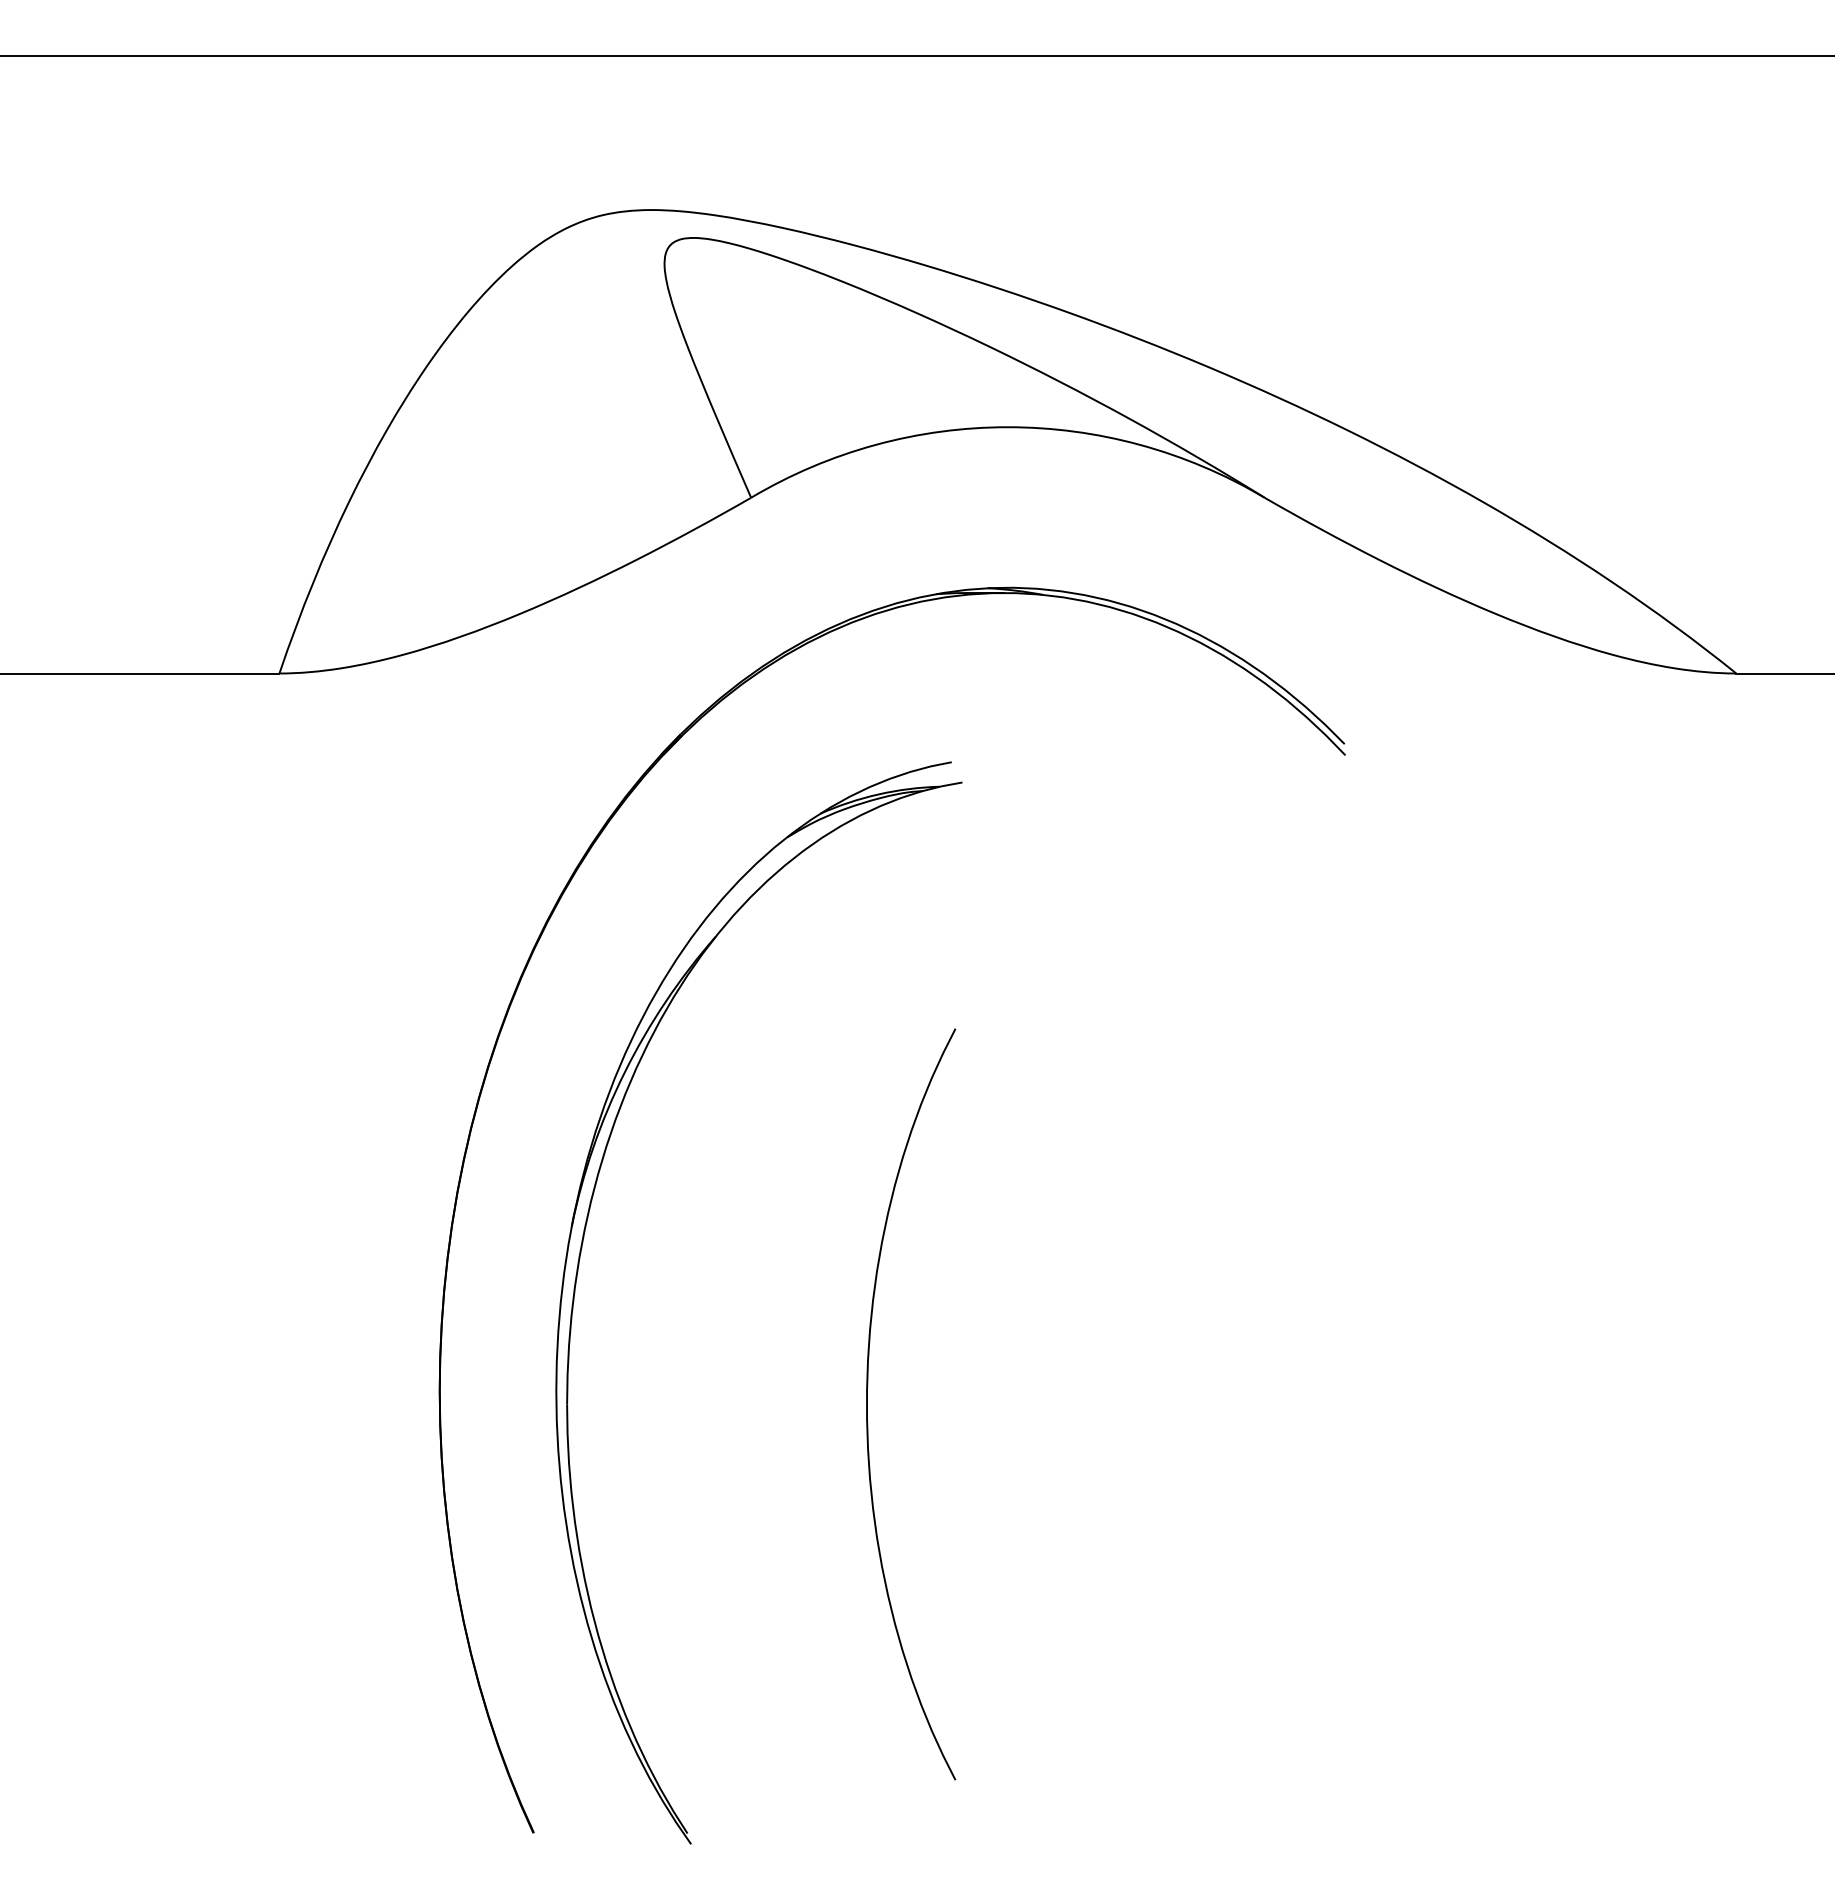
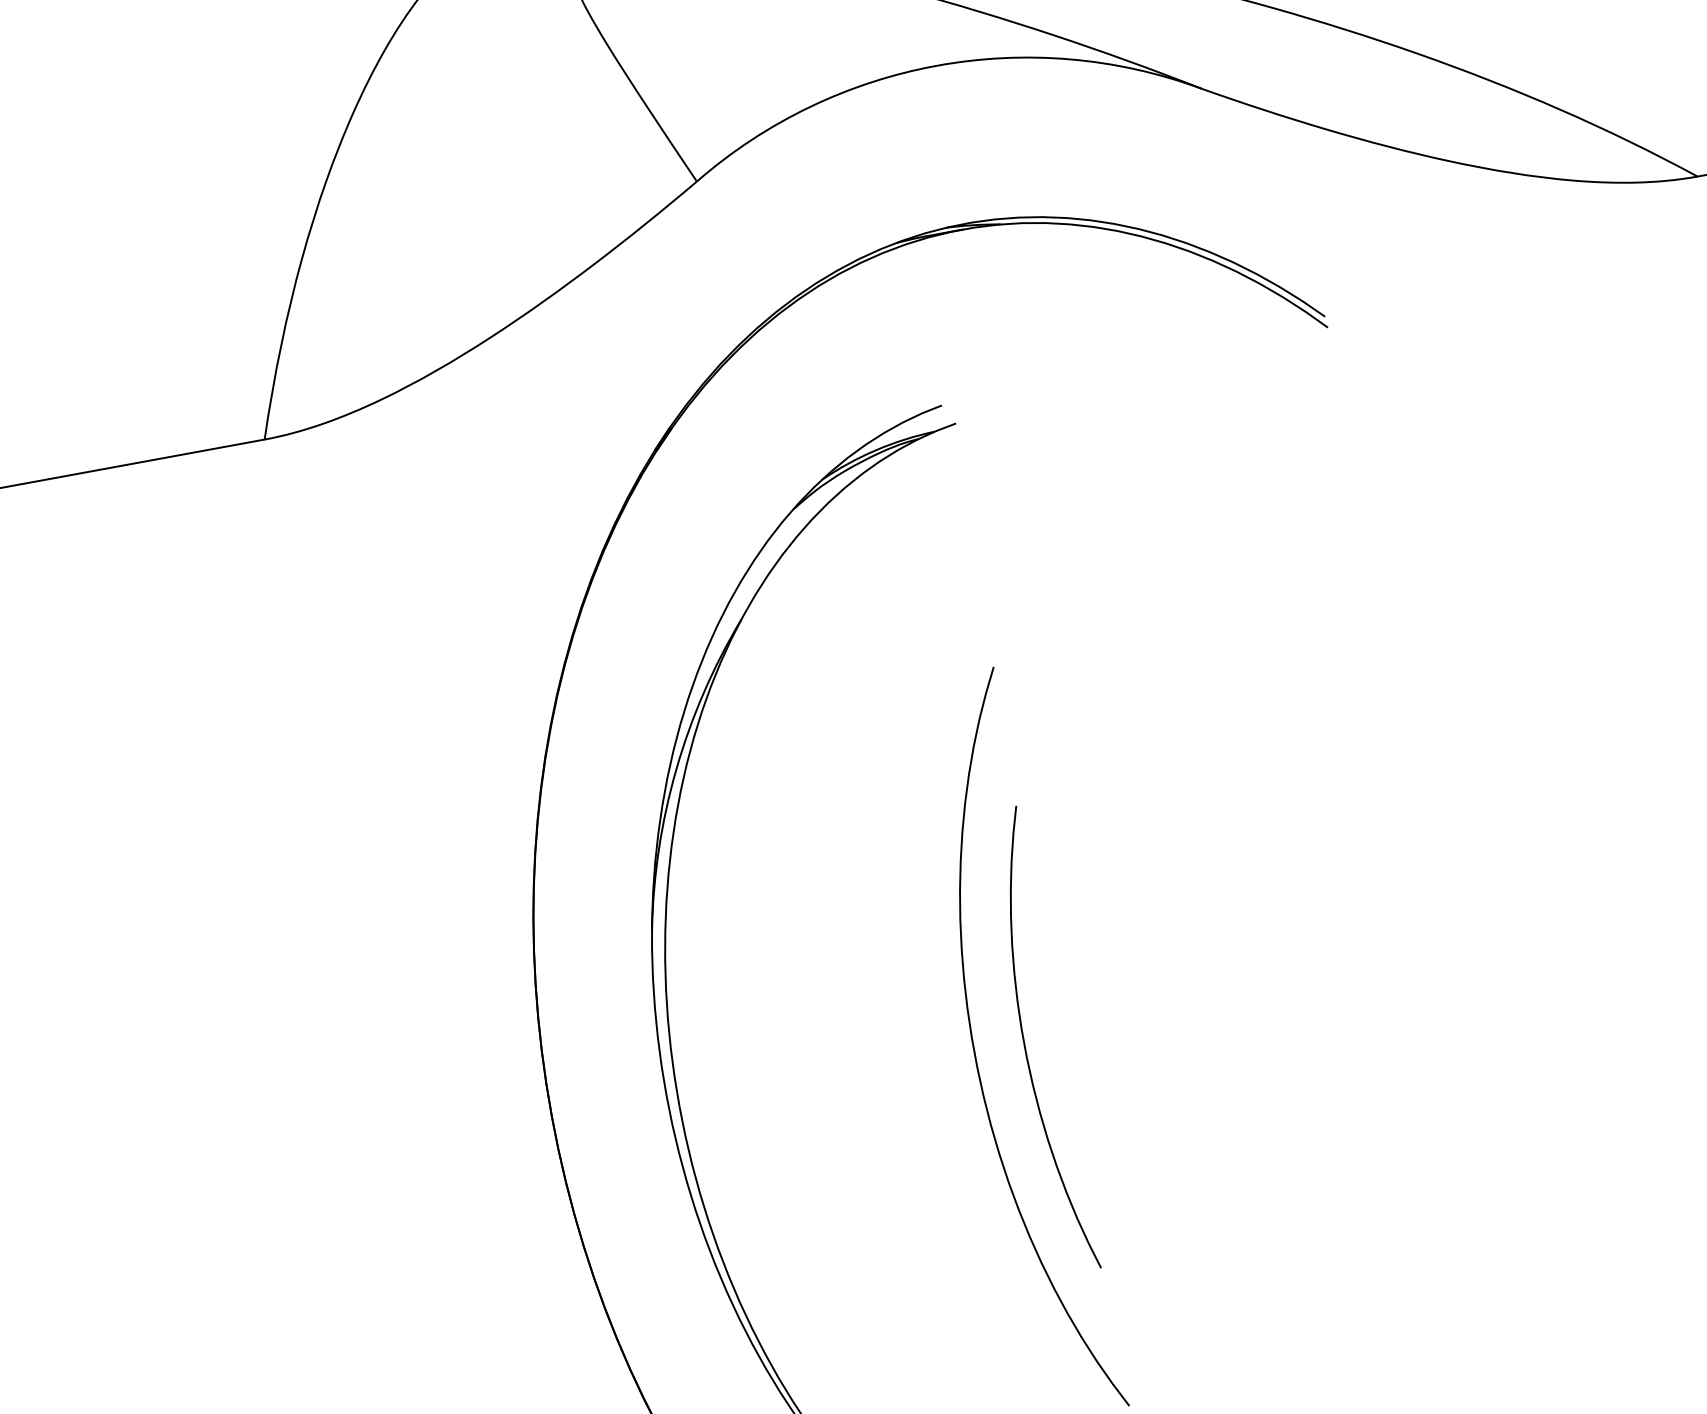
curve: (918, 1404) -> (1025, 1043), added

